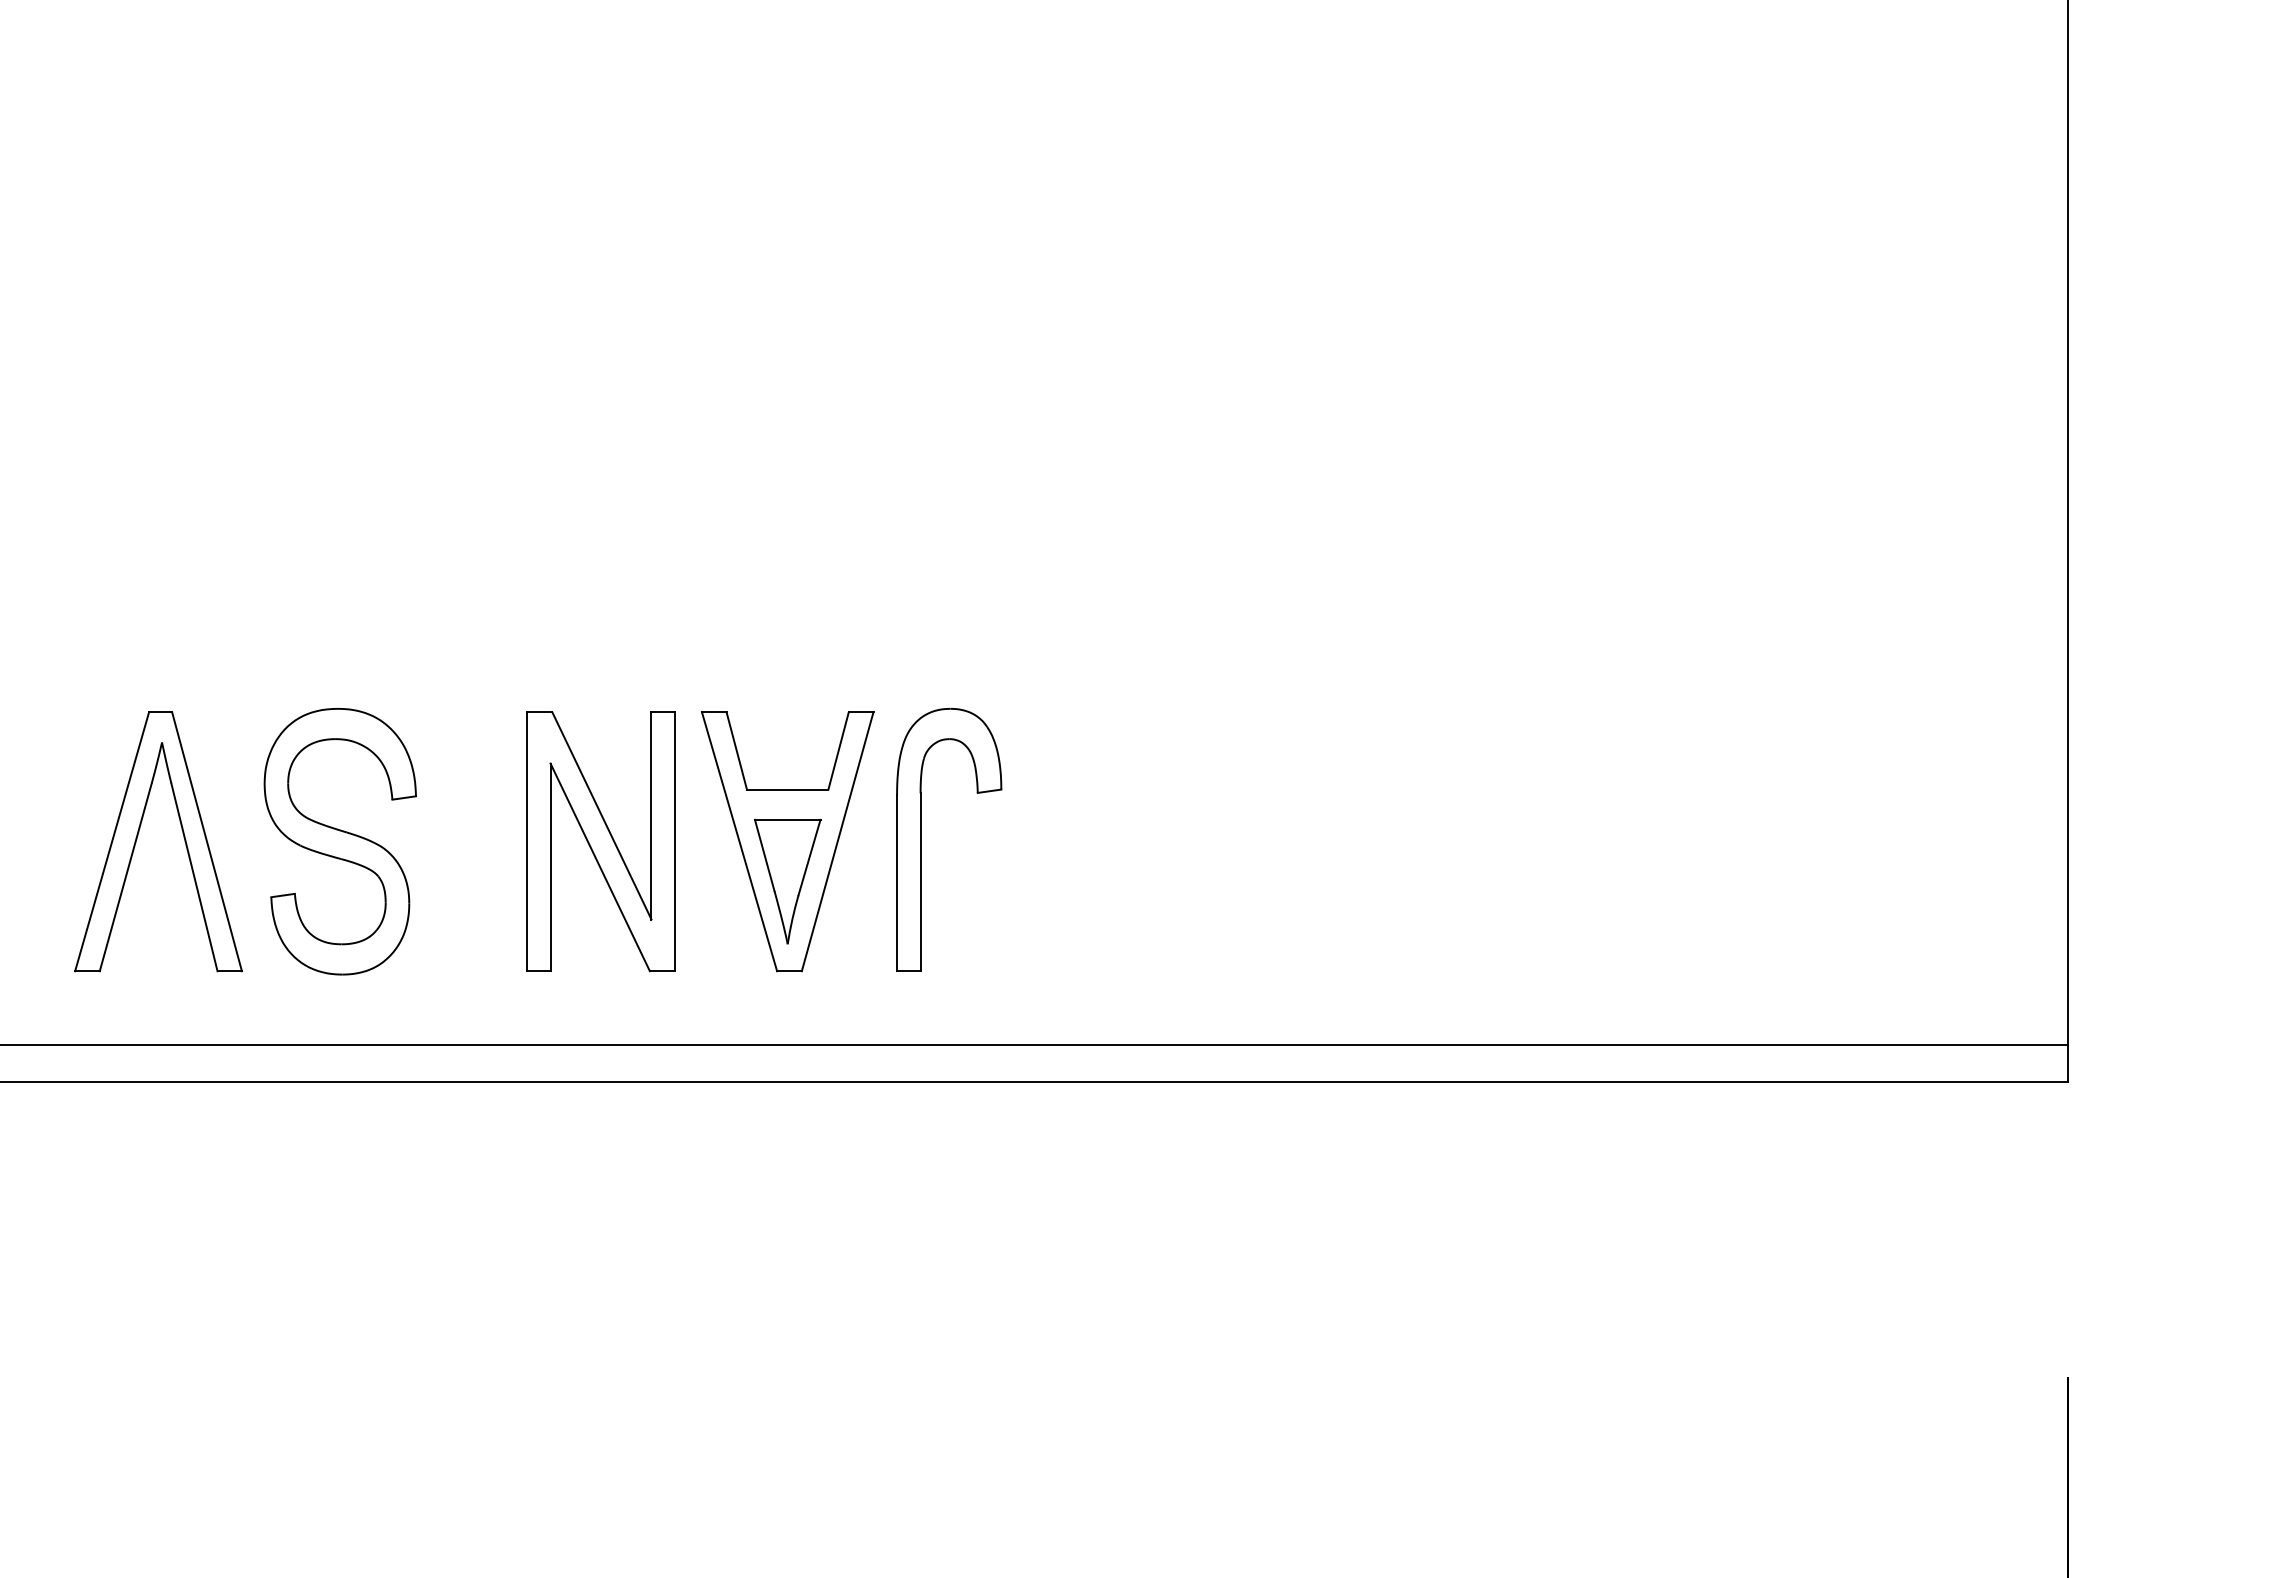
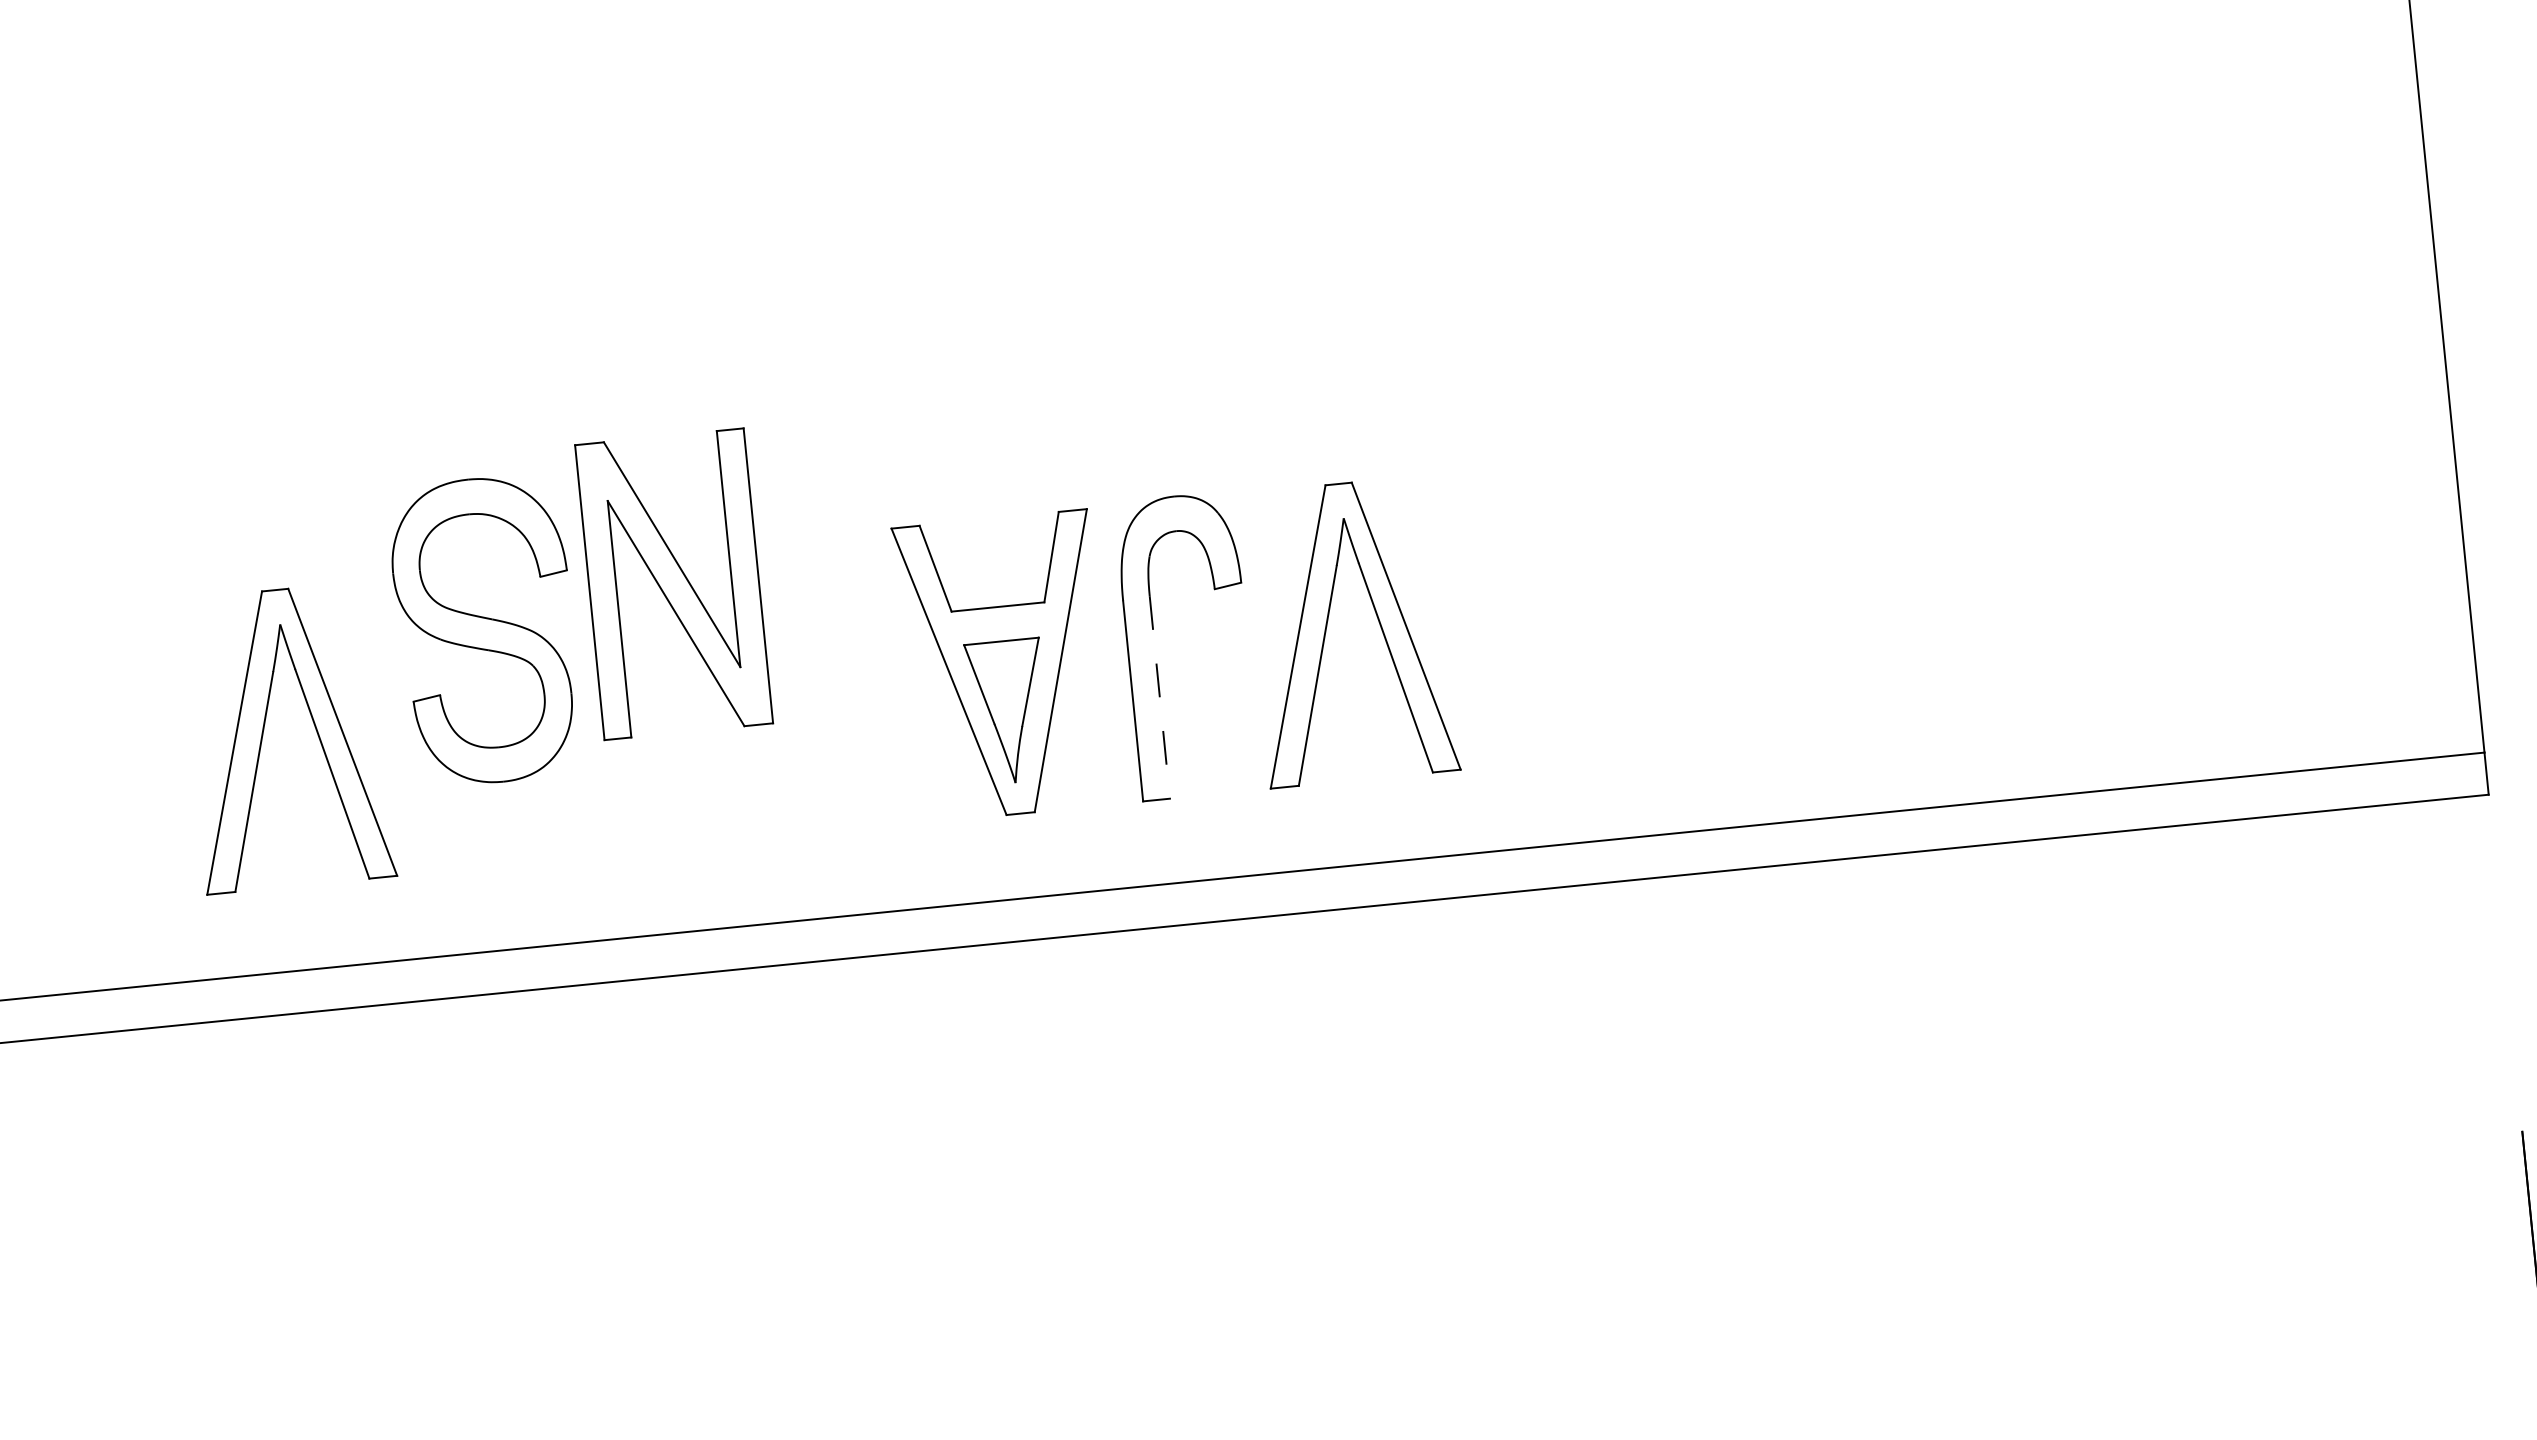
part: (1072, 835) -> (1327, 626), added
part: (339, 841) -> (484, 630), moved
part: (600, 841) -> (673, 584), moved
line: (920, 882) -> (1159, 697), solid -> dashed

